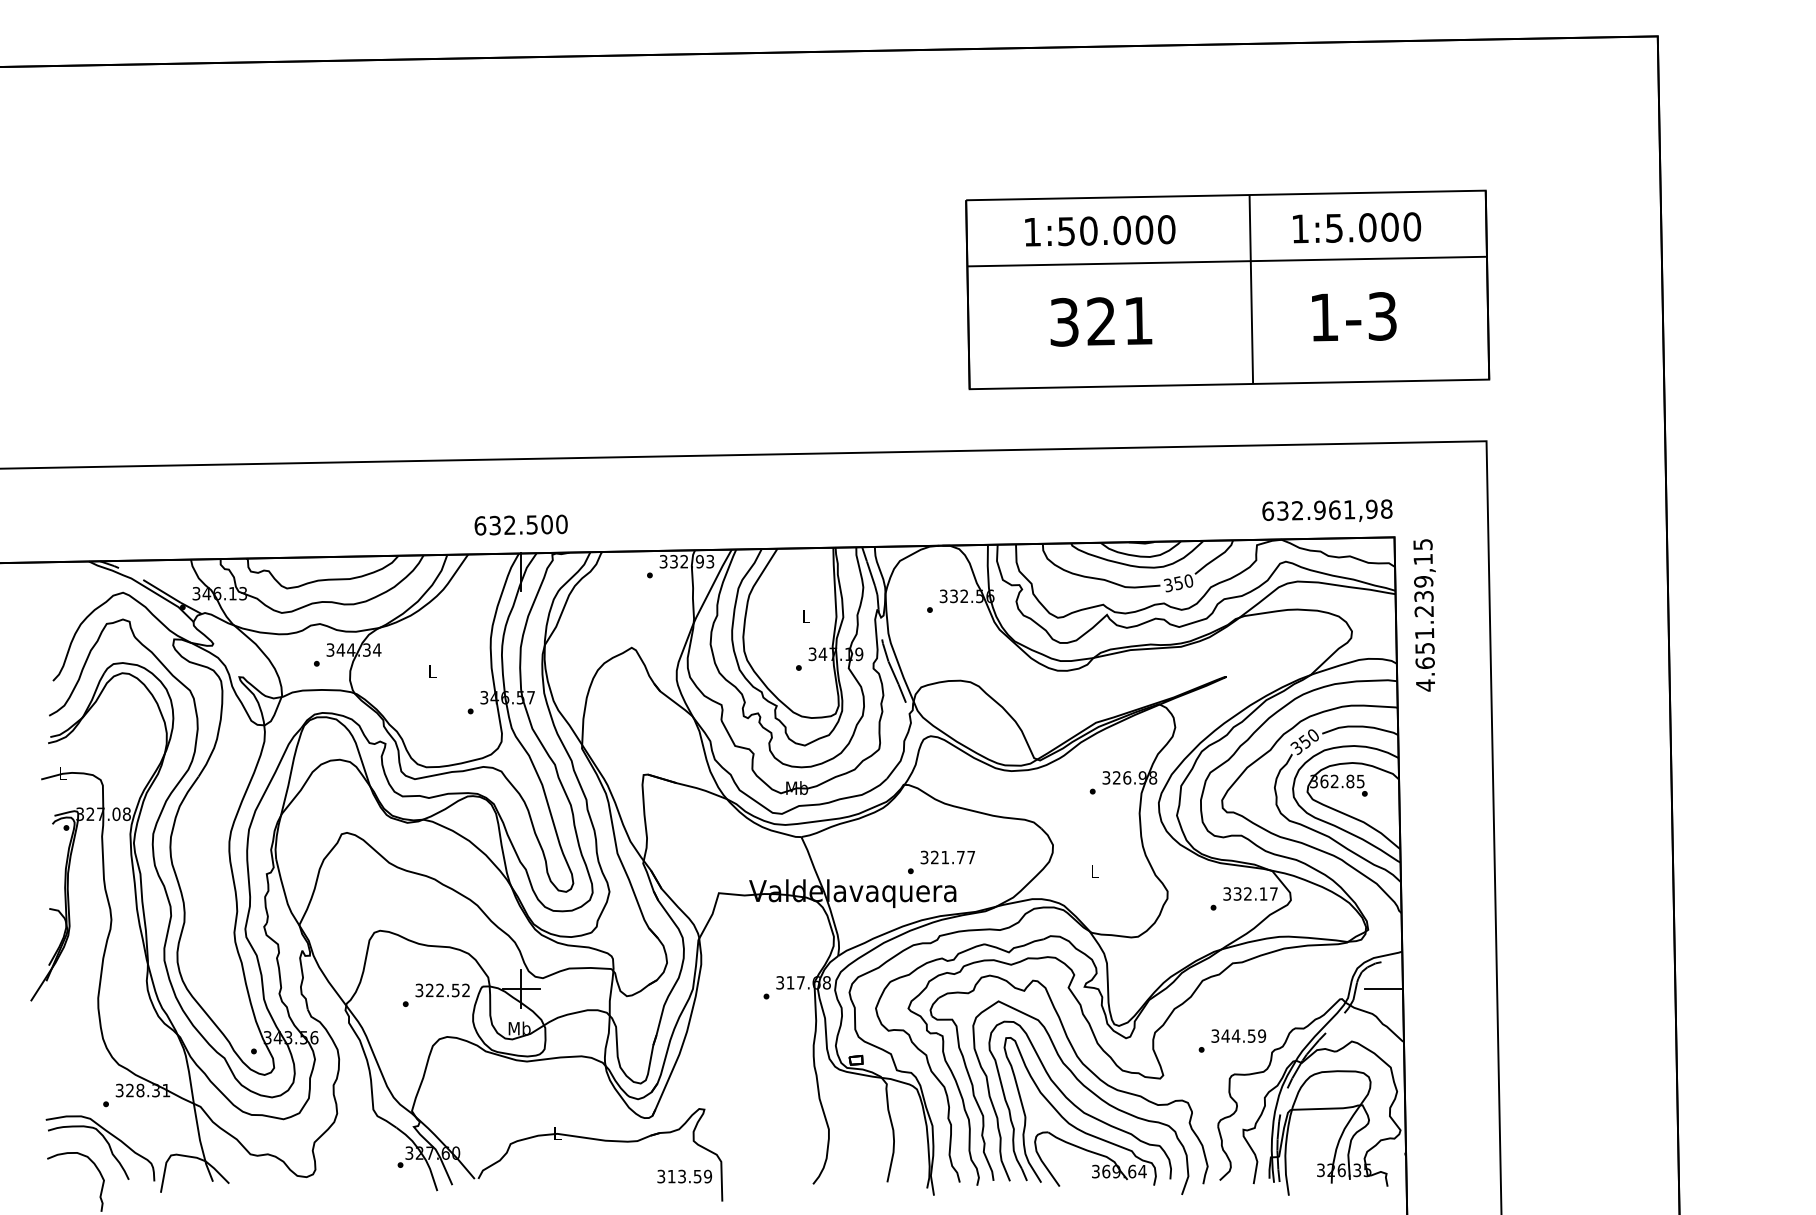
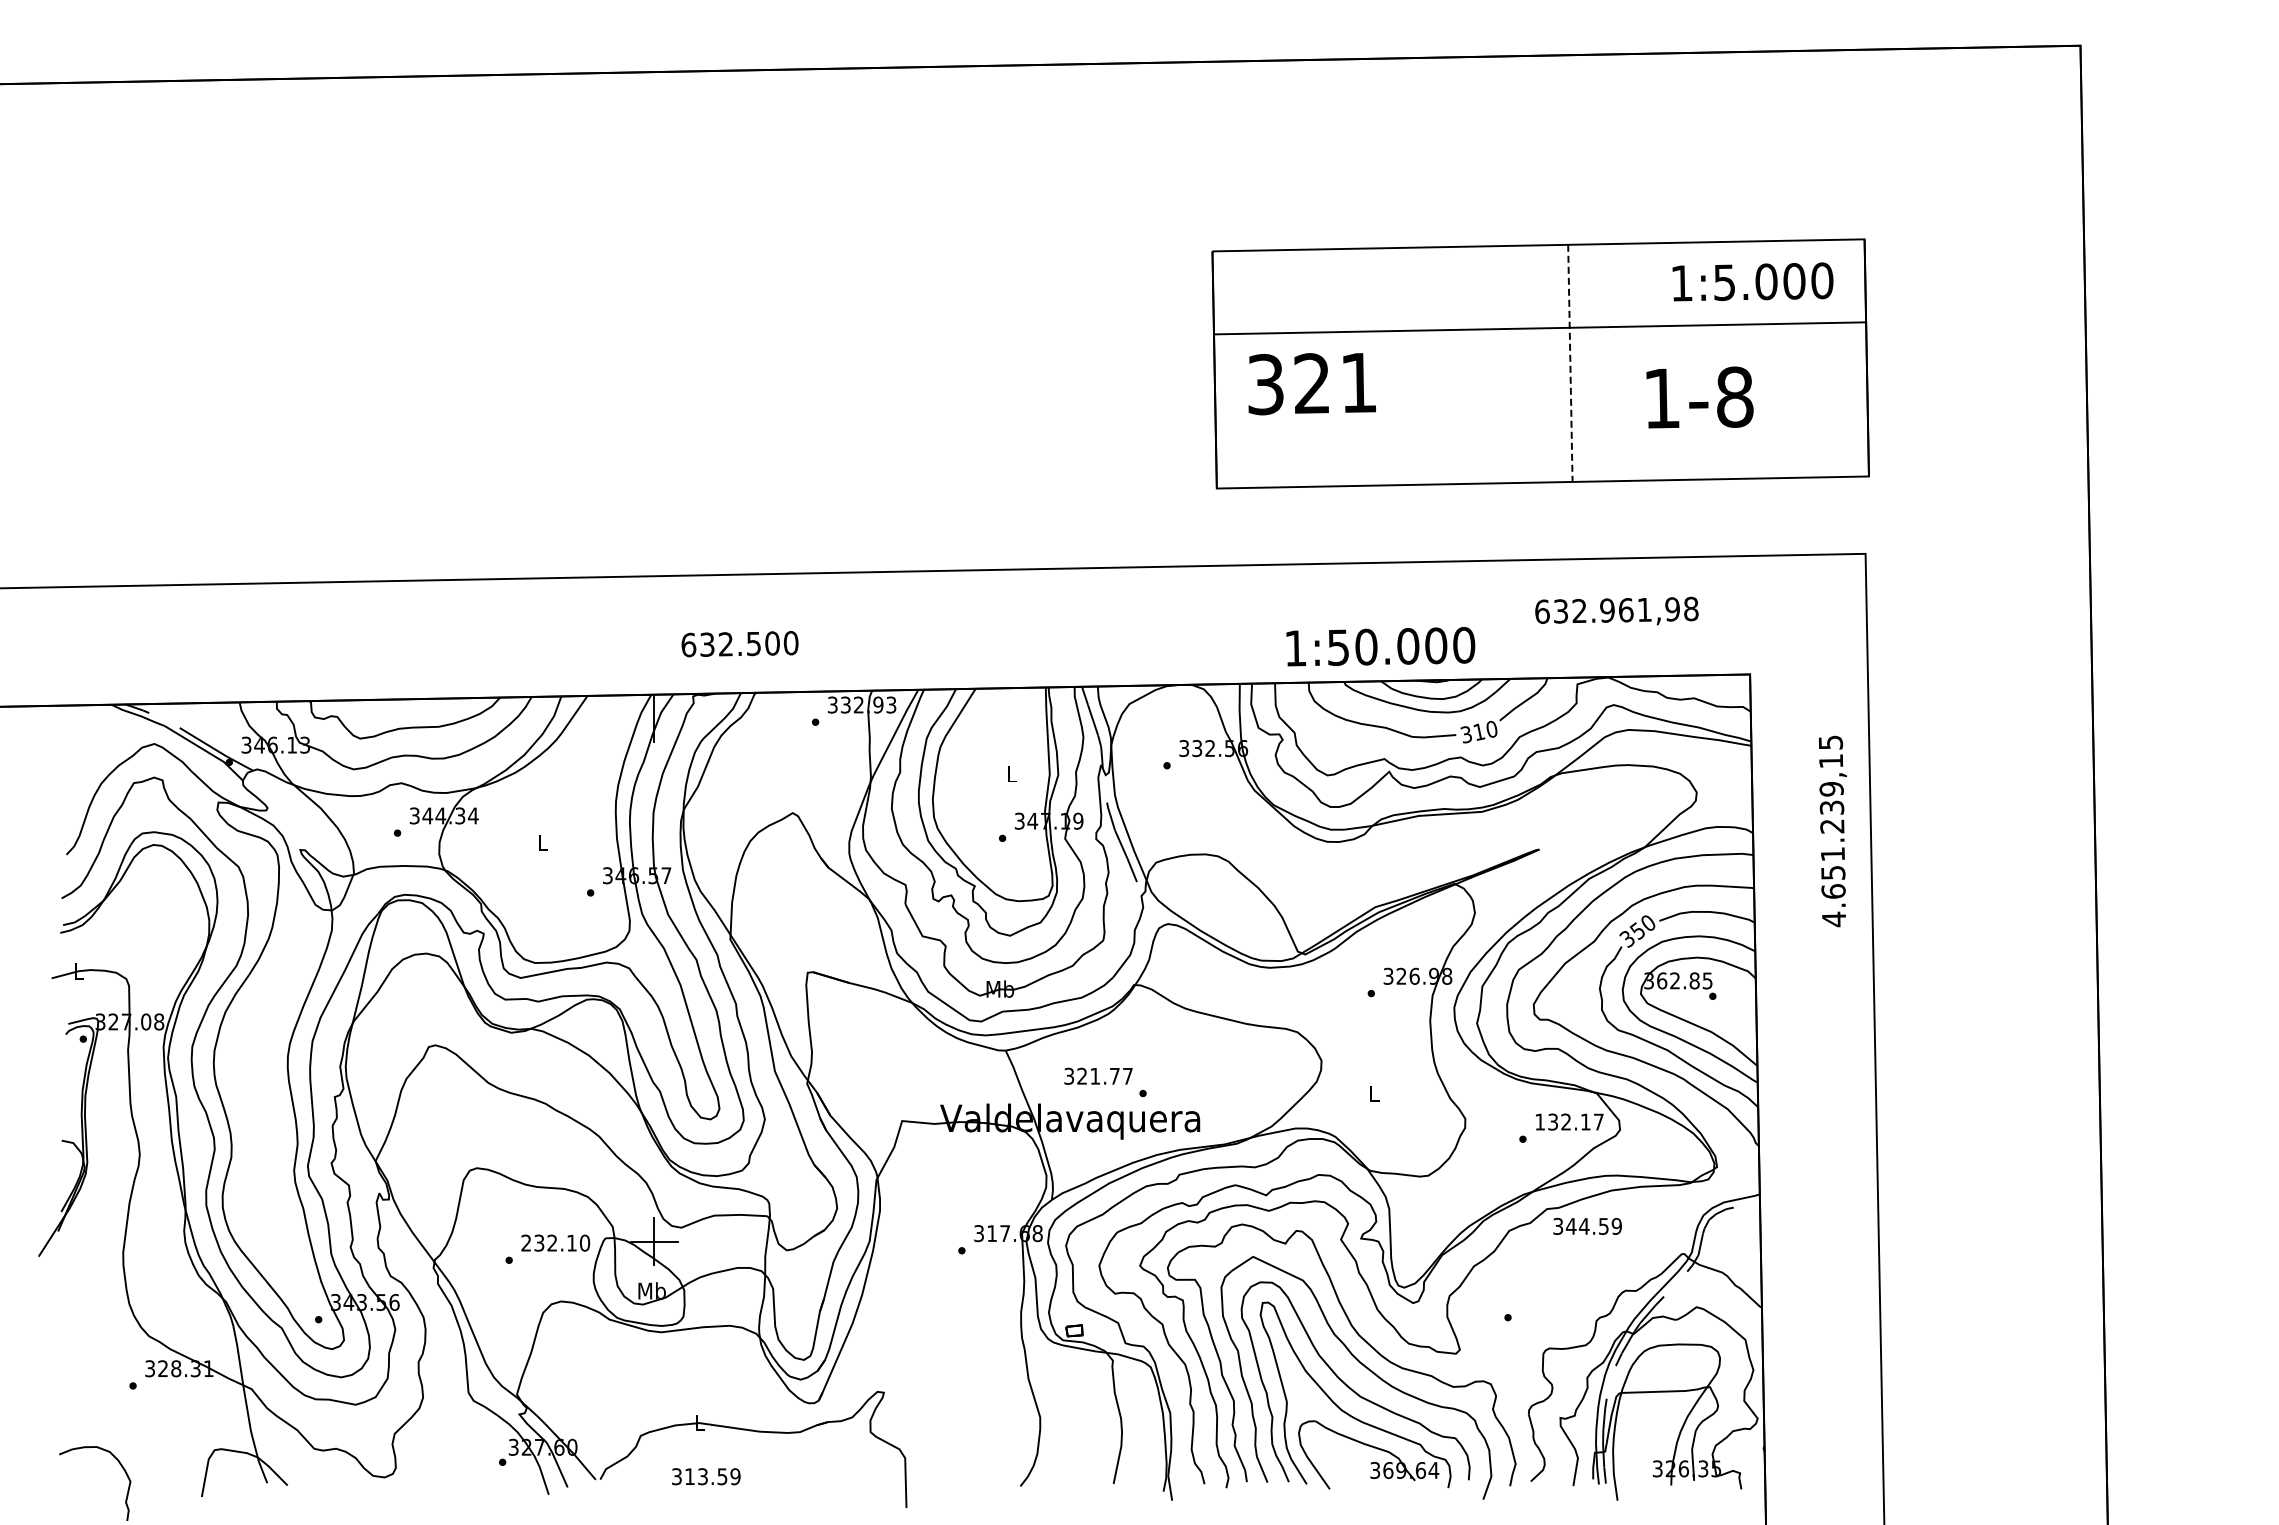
text: (1356, 227) -> (1752, 281), moved
text: (1100, 230) -> (1380, 646), moved
line: (1251, 289) -> (1570, 363), solid -> dashed
text: (1382, 315) -> (1735, 396), 1-3 -> 1-8
text: (1100, 322) -> (1311, 384), moved
text: (1327, 510) -> (1616, 610), moved
text: (520, 525) -> (739, 644), moved
text: (1178, 582) -> (1479, 731), 350 -> 310
text: (1424, 615) -> (1832, 831), moved
text: (947, 856) -> (1098, 1075), moved
text: (1226, 893) -> (1539, 1121), 332.17 -> 132.17
text: (442, 989) -> (555, 1242), 322.52 -> 232.10
line: (1383, 989) -> (1736, 1241), removed
text: (1238, 1036) -> (1587, 1226), moved
part: (108, 1144) -> (135, 1436), removed
text: (684, 1176) -> (706, 1476), moved

